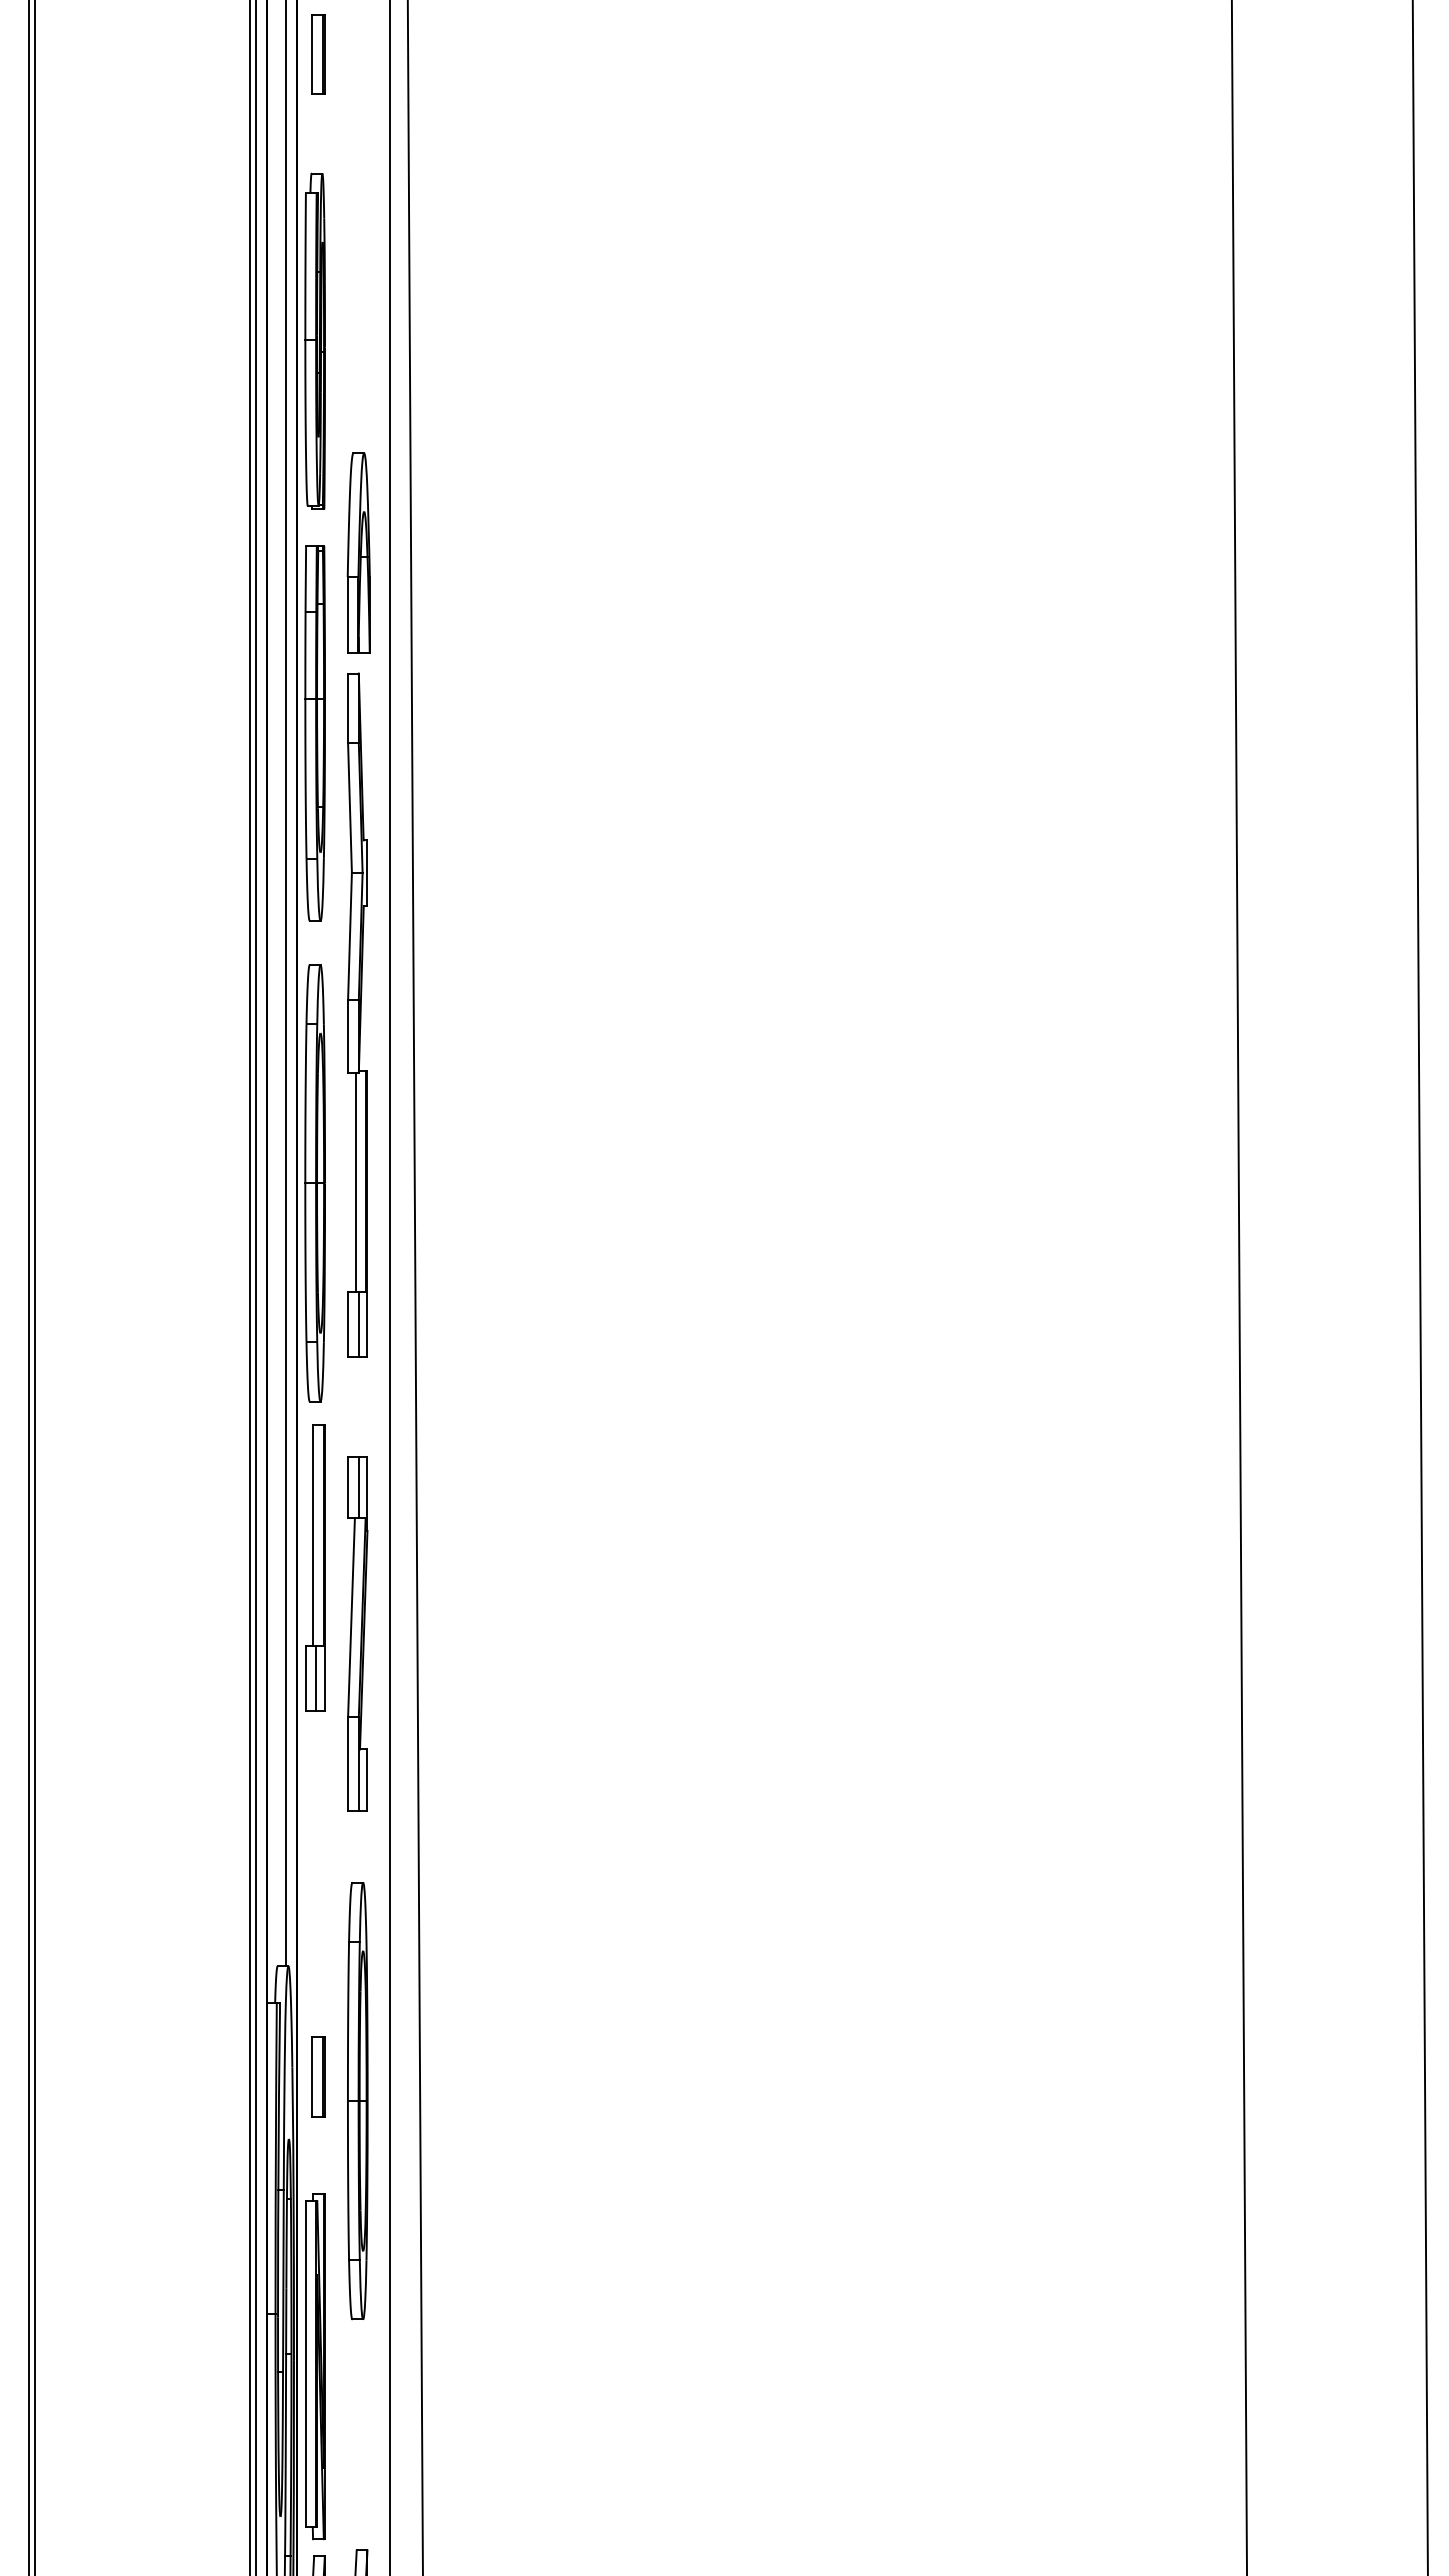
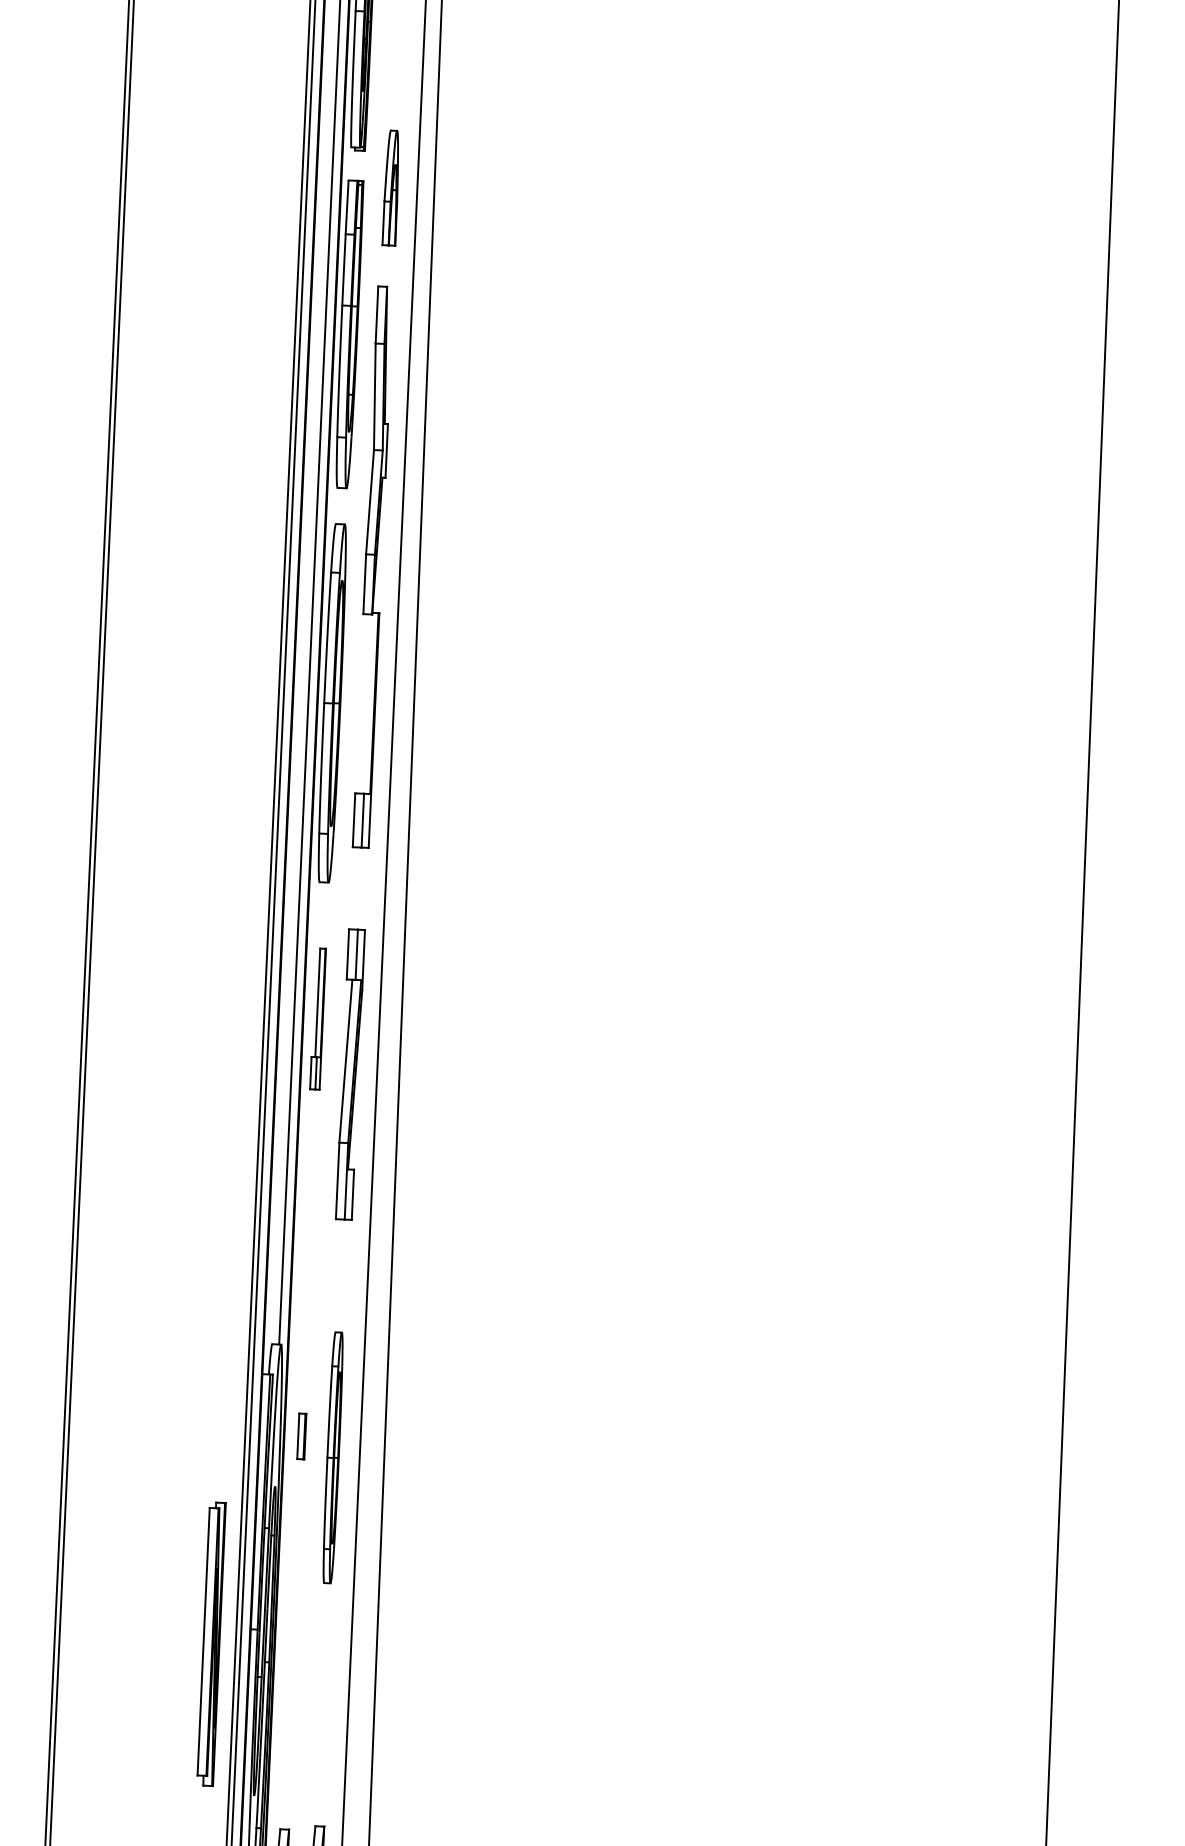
part: (358, 552) -> (391, 187), size x0.7
line: (355, 1182) -> (365, 704), removed
part: (315, 1567) -> (318, 1018), size x0.6
part: (318, 2076) -> (301, 1436), size x0.7
part: (357, 2101) -> (332, 1458), size x0.7
part: (315, 2366) -> (211, 1644), moved

